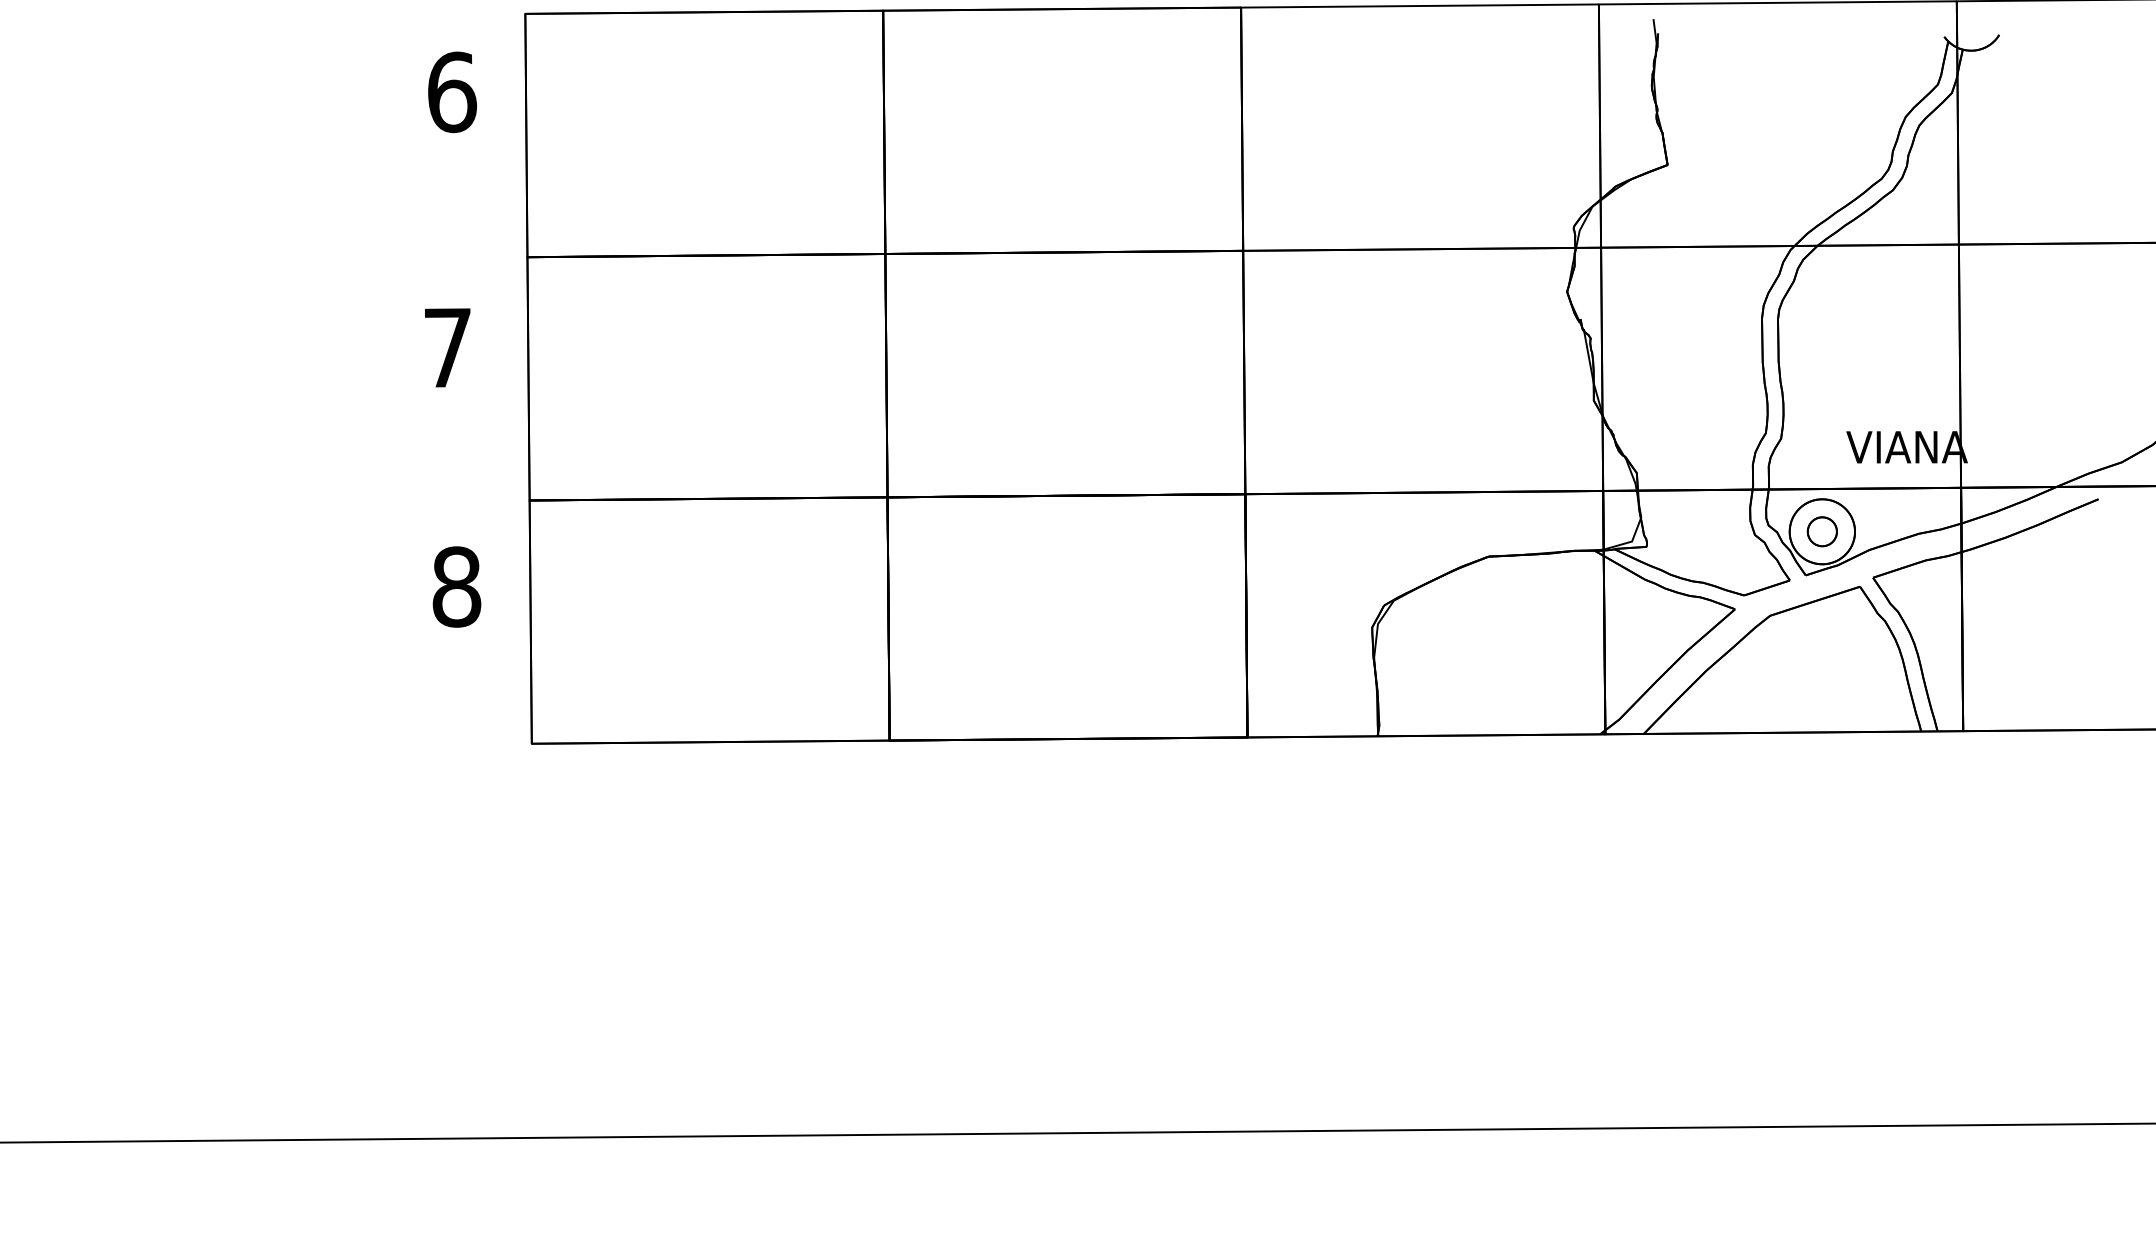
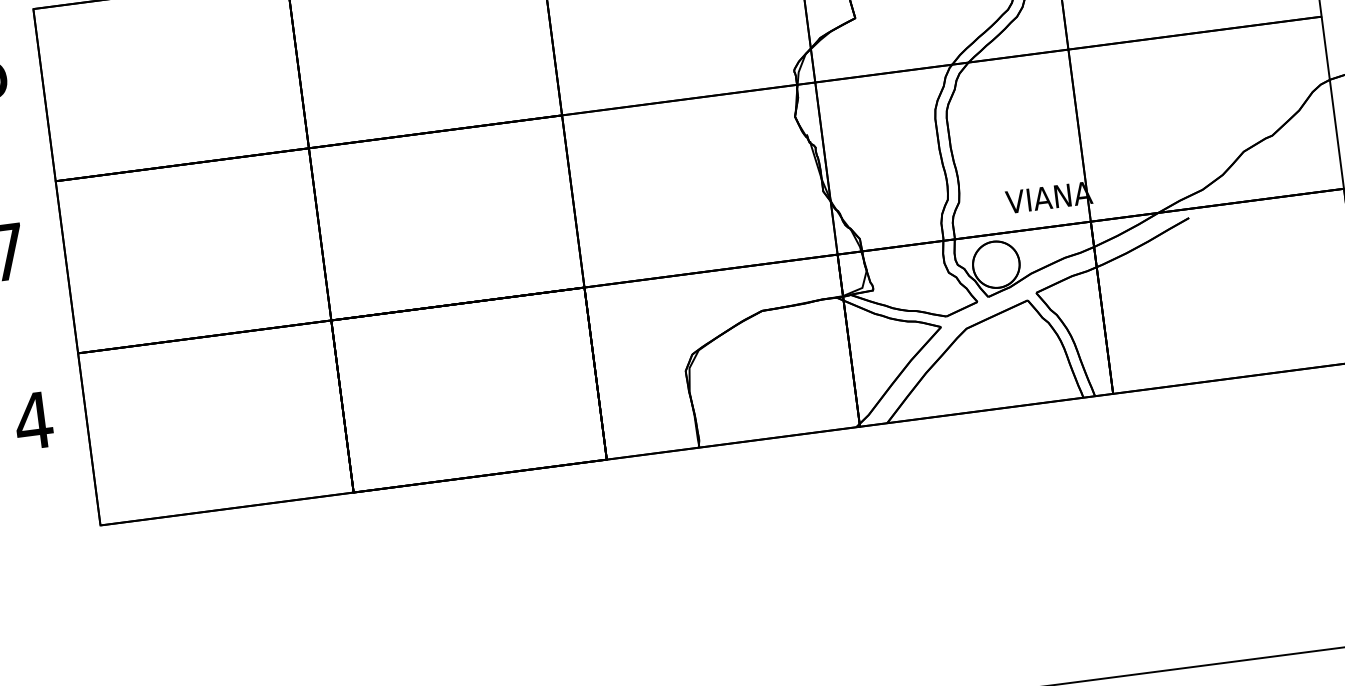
part: (1821, 531) -> (995, 264), removed
text: (456, 586) -> (33, 420), 8 -> 4

